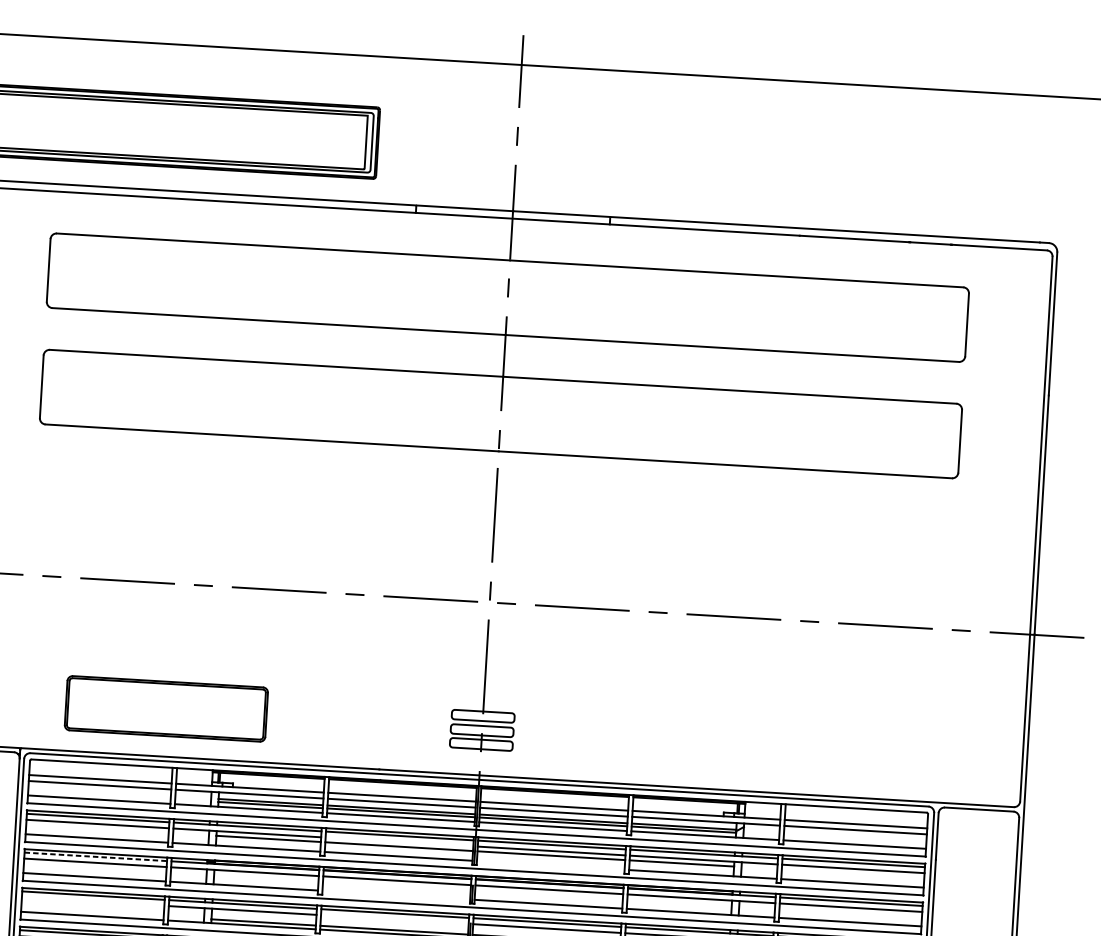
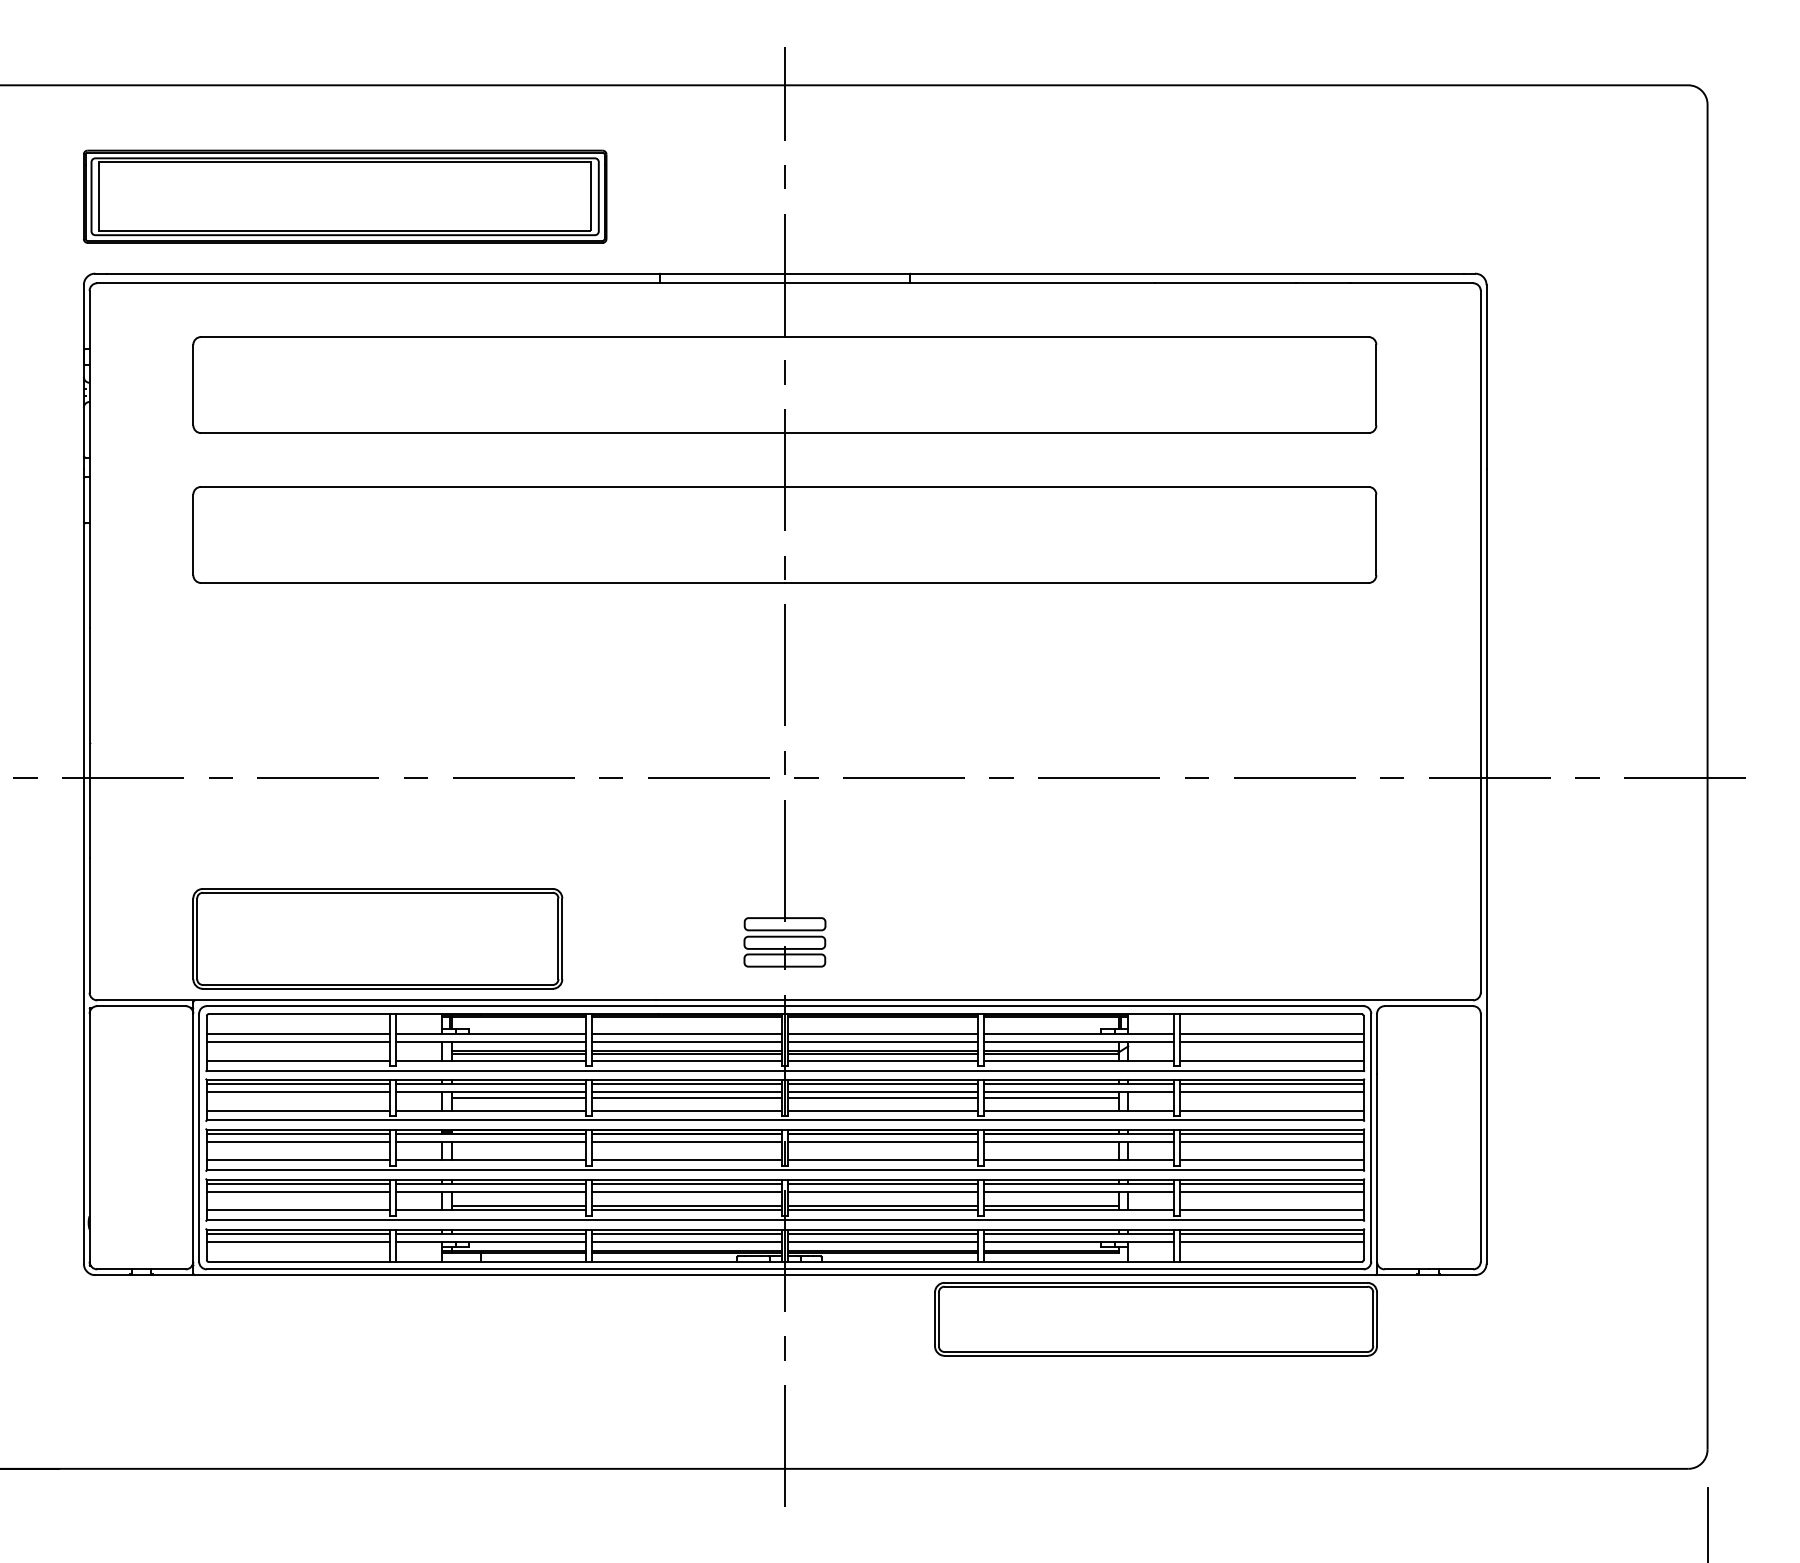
part: (166, 708) -> (377, 938), size x1.43
line: (399, 841) -> (687, 1091), added
line: (95, 857) -> (298, 1134), dashed -> solid
line: (551, 865) -> (883, 1110), added
line: (396, 895) -> (687, 1160), added
line: (93, 901) -> (298, 1191), added
line: (395, 919) -> (687, 1191), added

